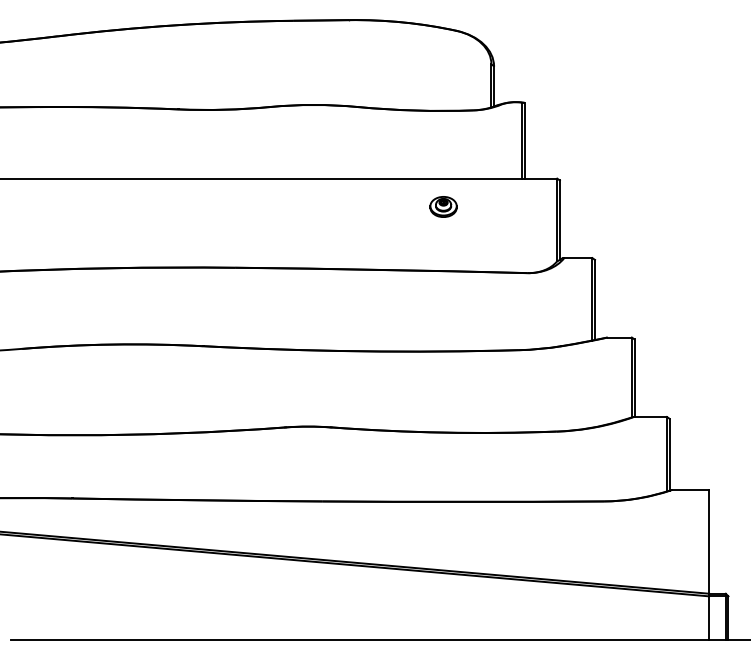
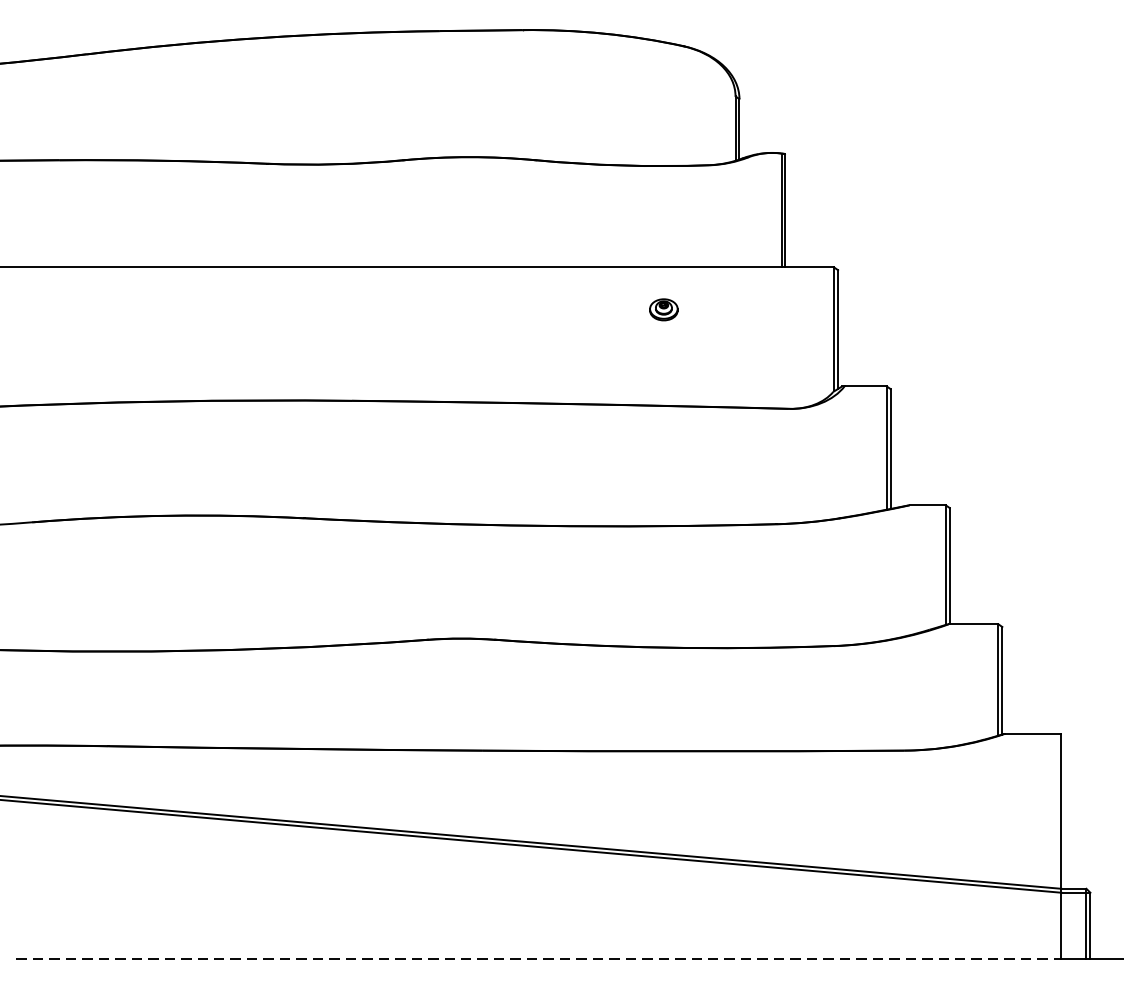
part: (443, 206) -> (663, 309), size x0.7
line: (360, 640) -> (539, 958), solid -> dashed

